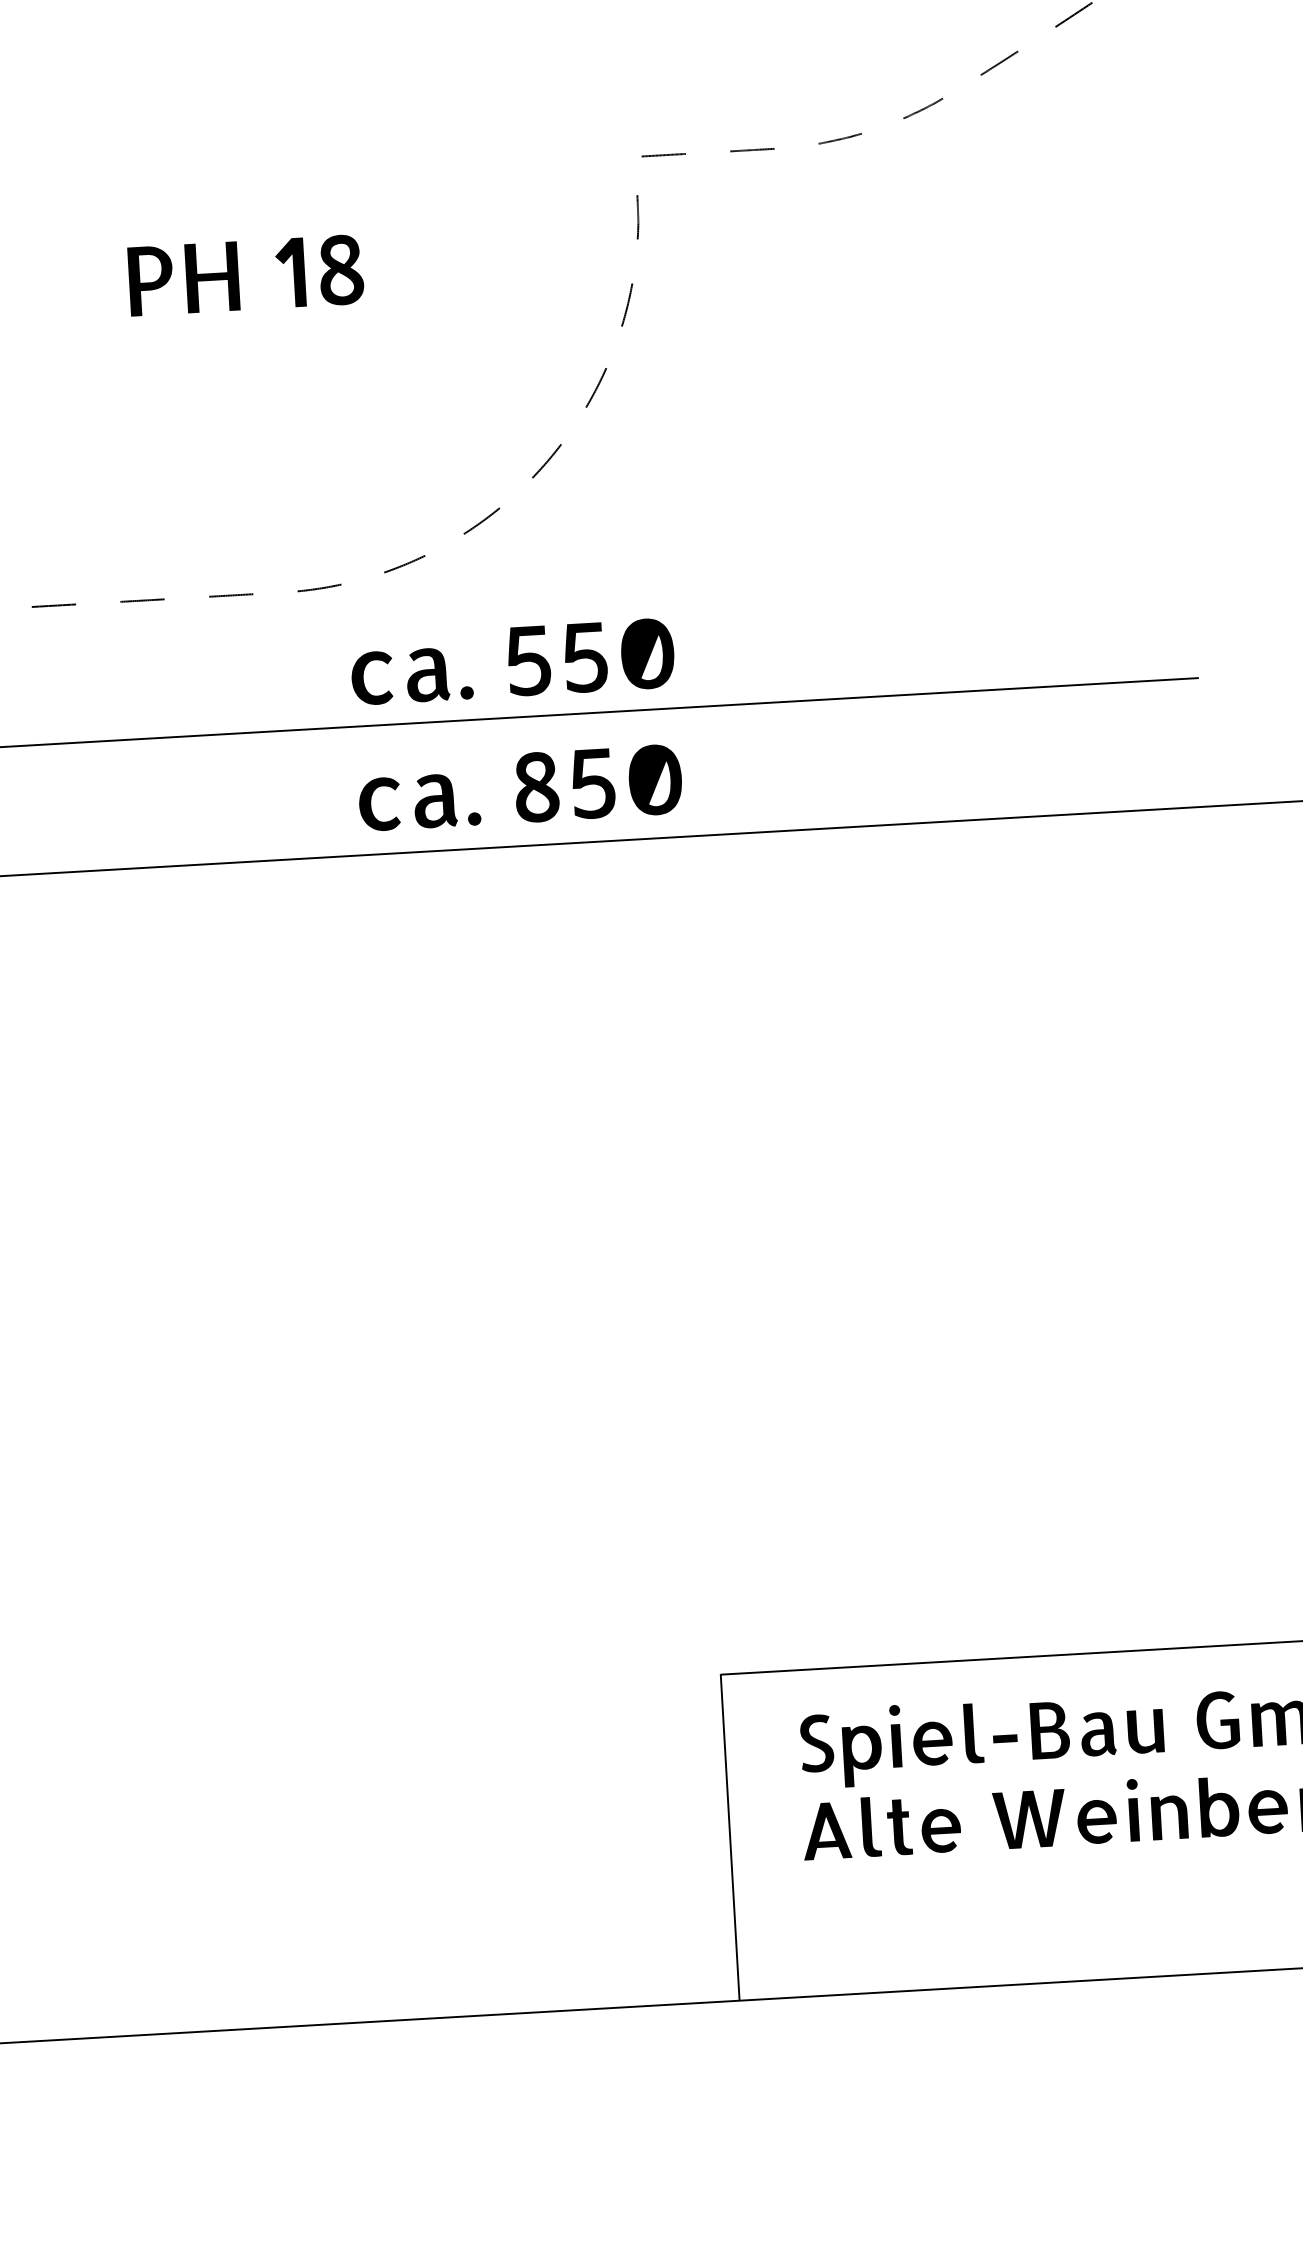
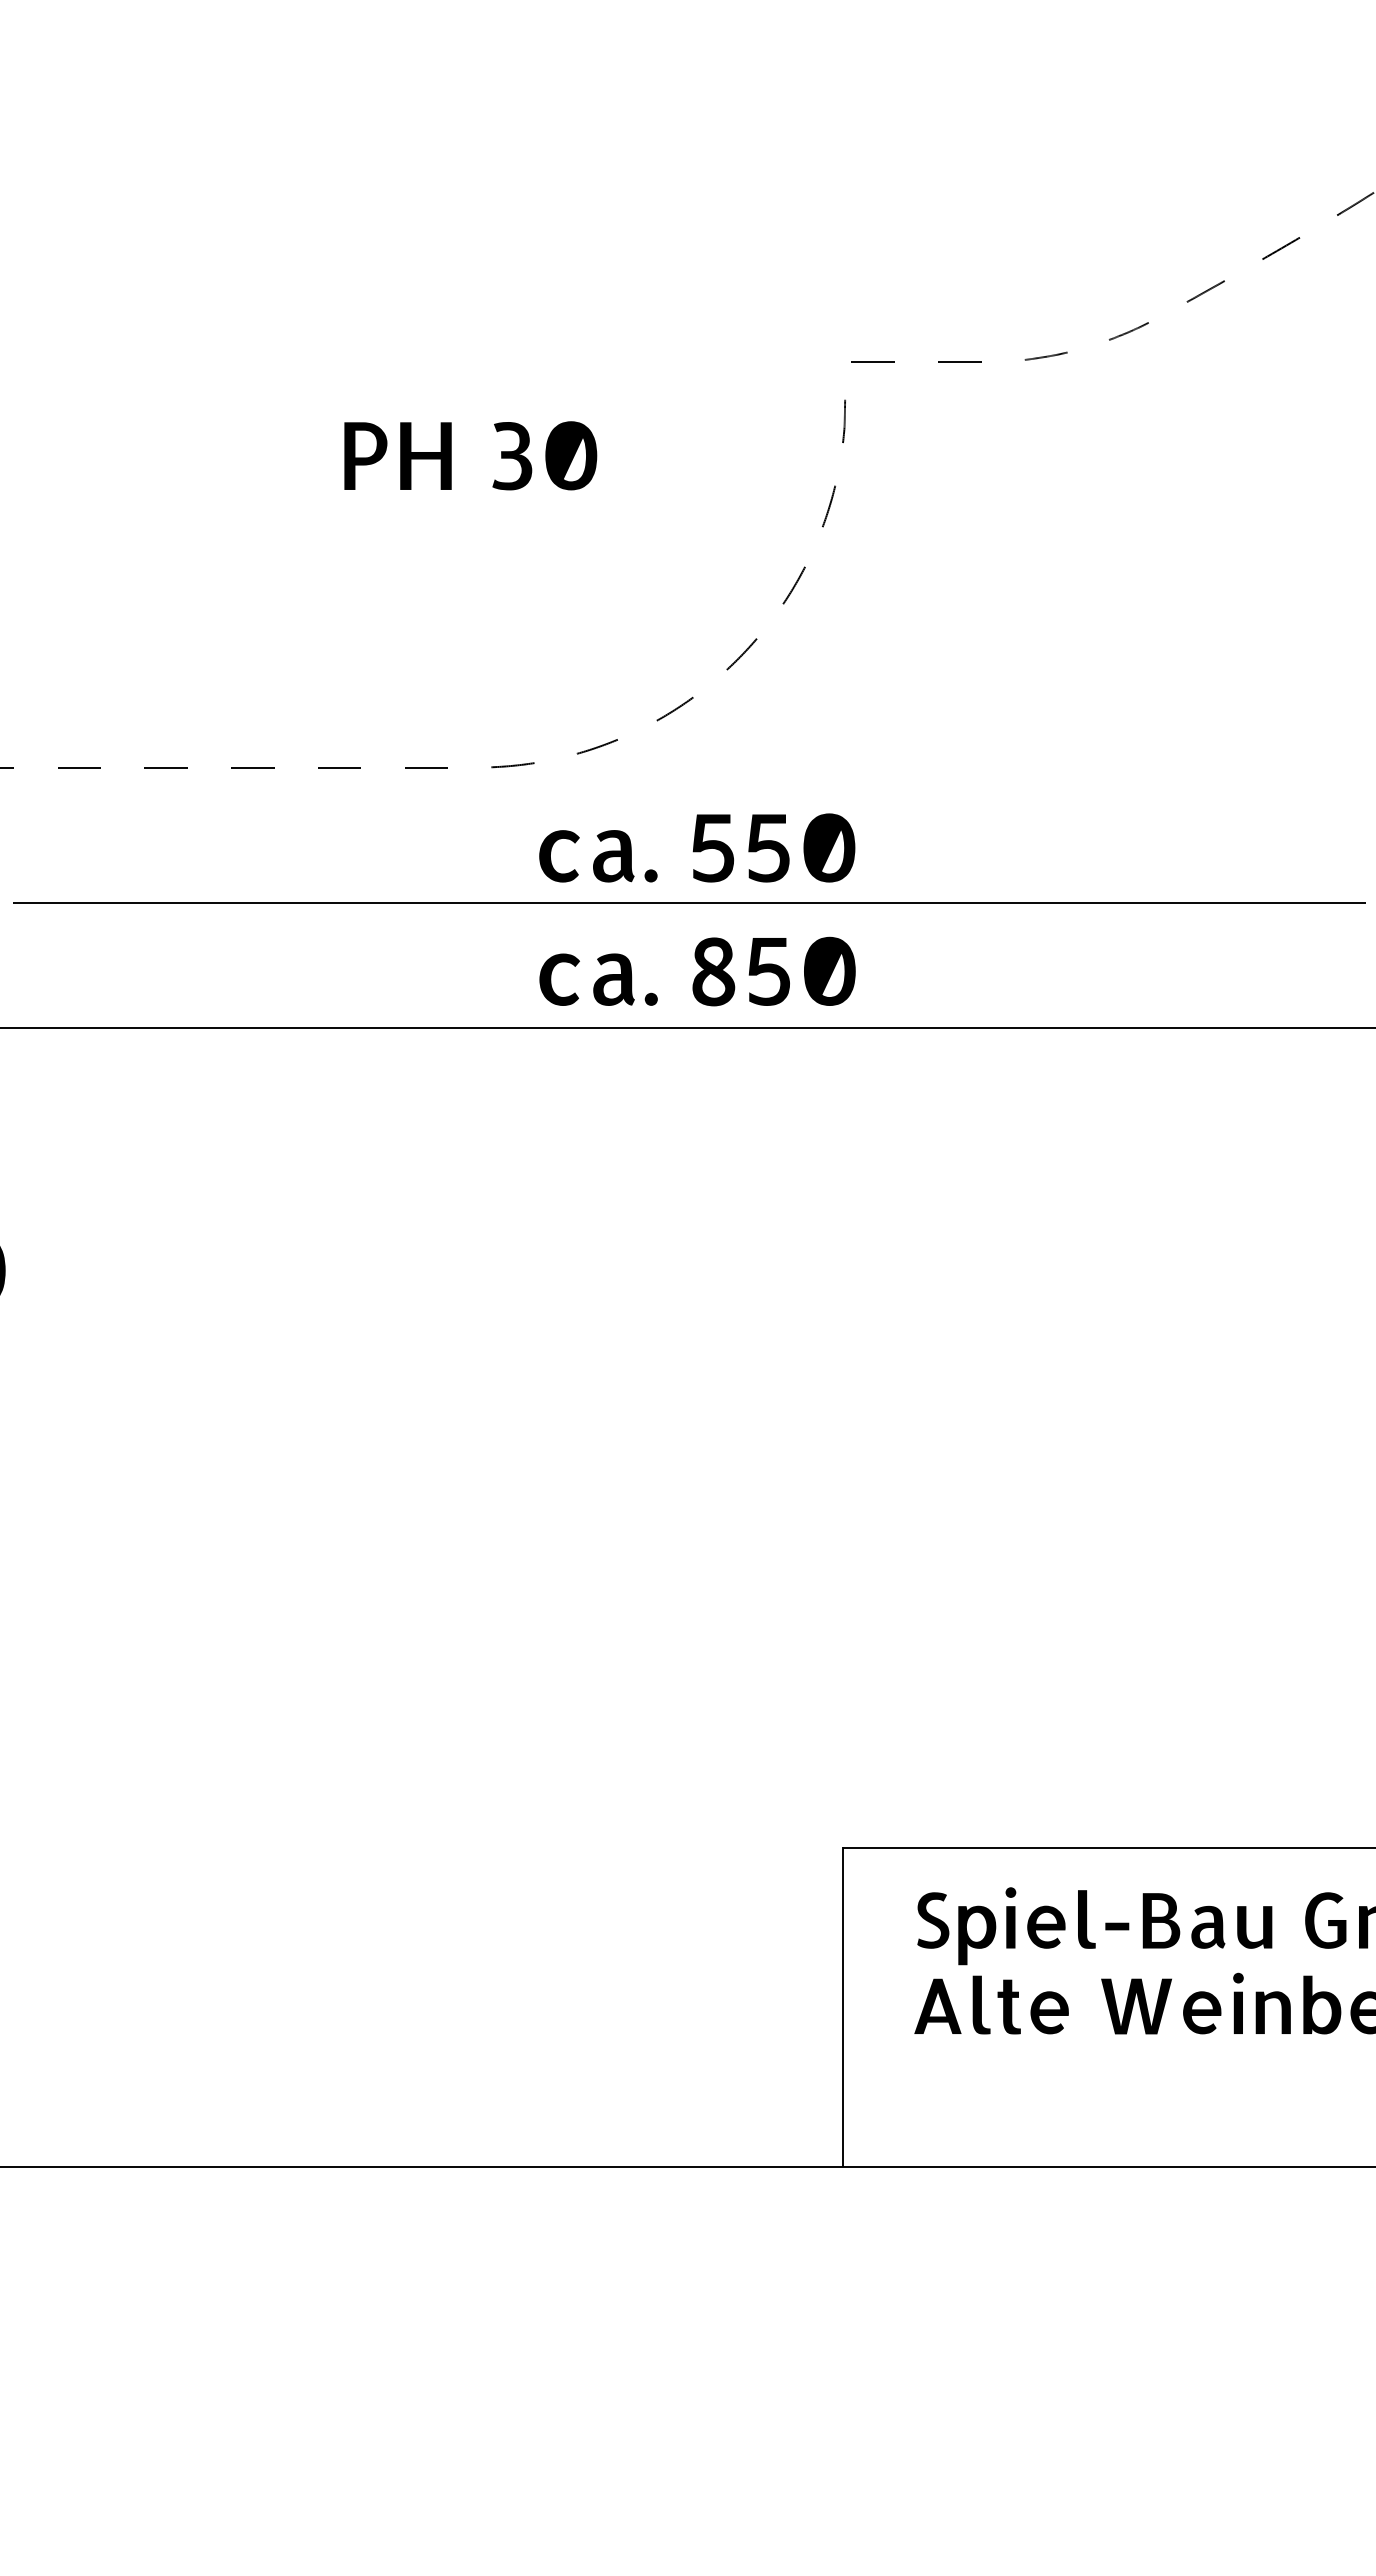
text: (331, 269) -> (542, 455), 18 -> 30

